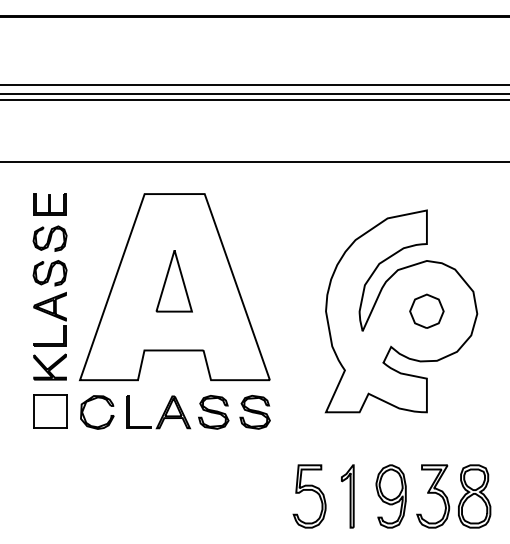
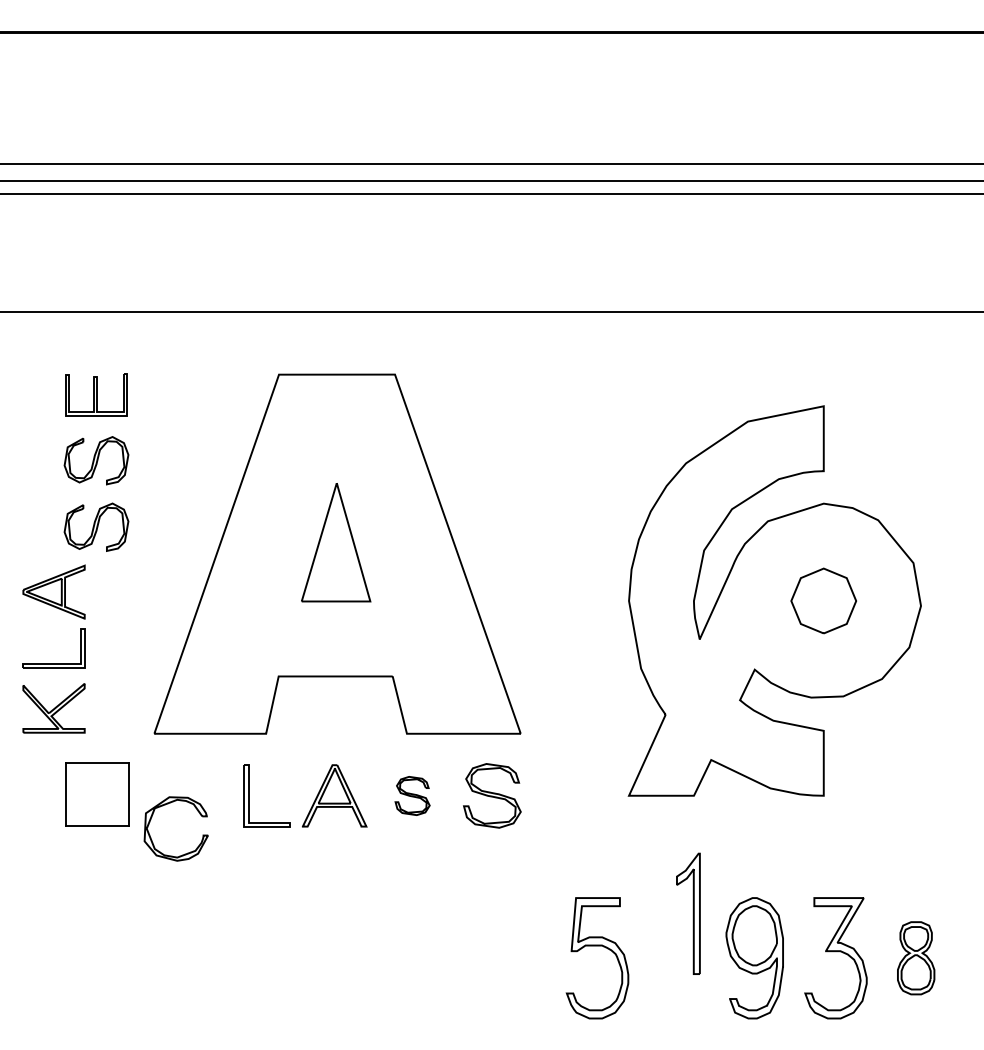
part: (49, 343) -> (52, 662), moved
part: (92, 400) -> (166, 805), moved
part: (213, 412) -> (411, 796), size x0.6
part: (347, 496) -> (687, 913), moved
part: (474, 496) -> (915, 958), size x0.6

